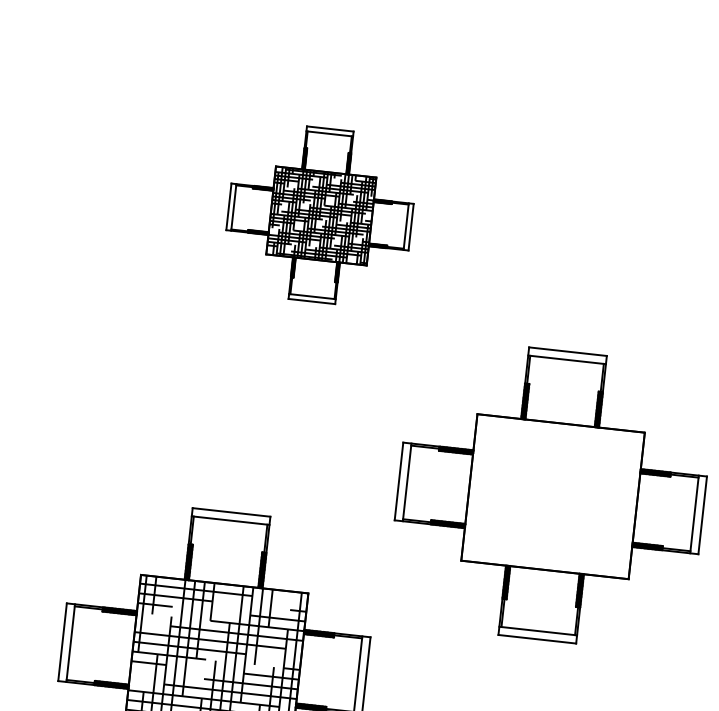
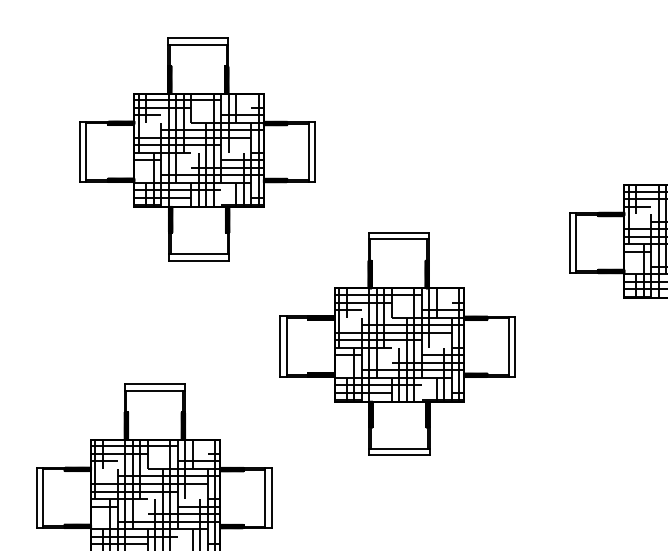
part: (320, 215) -> (197, 149), size x1.67
hatch: (553, 495) -> (399, 344), added

